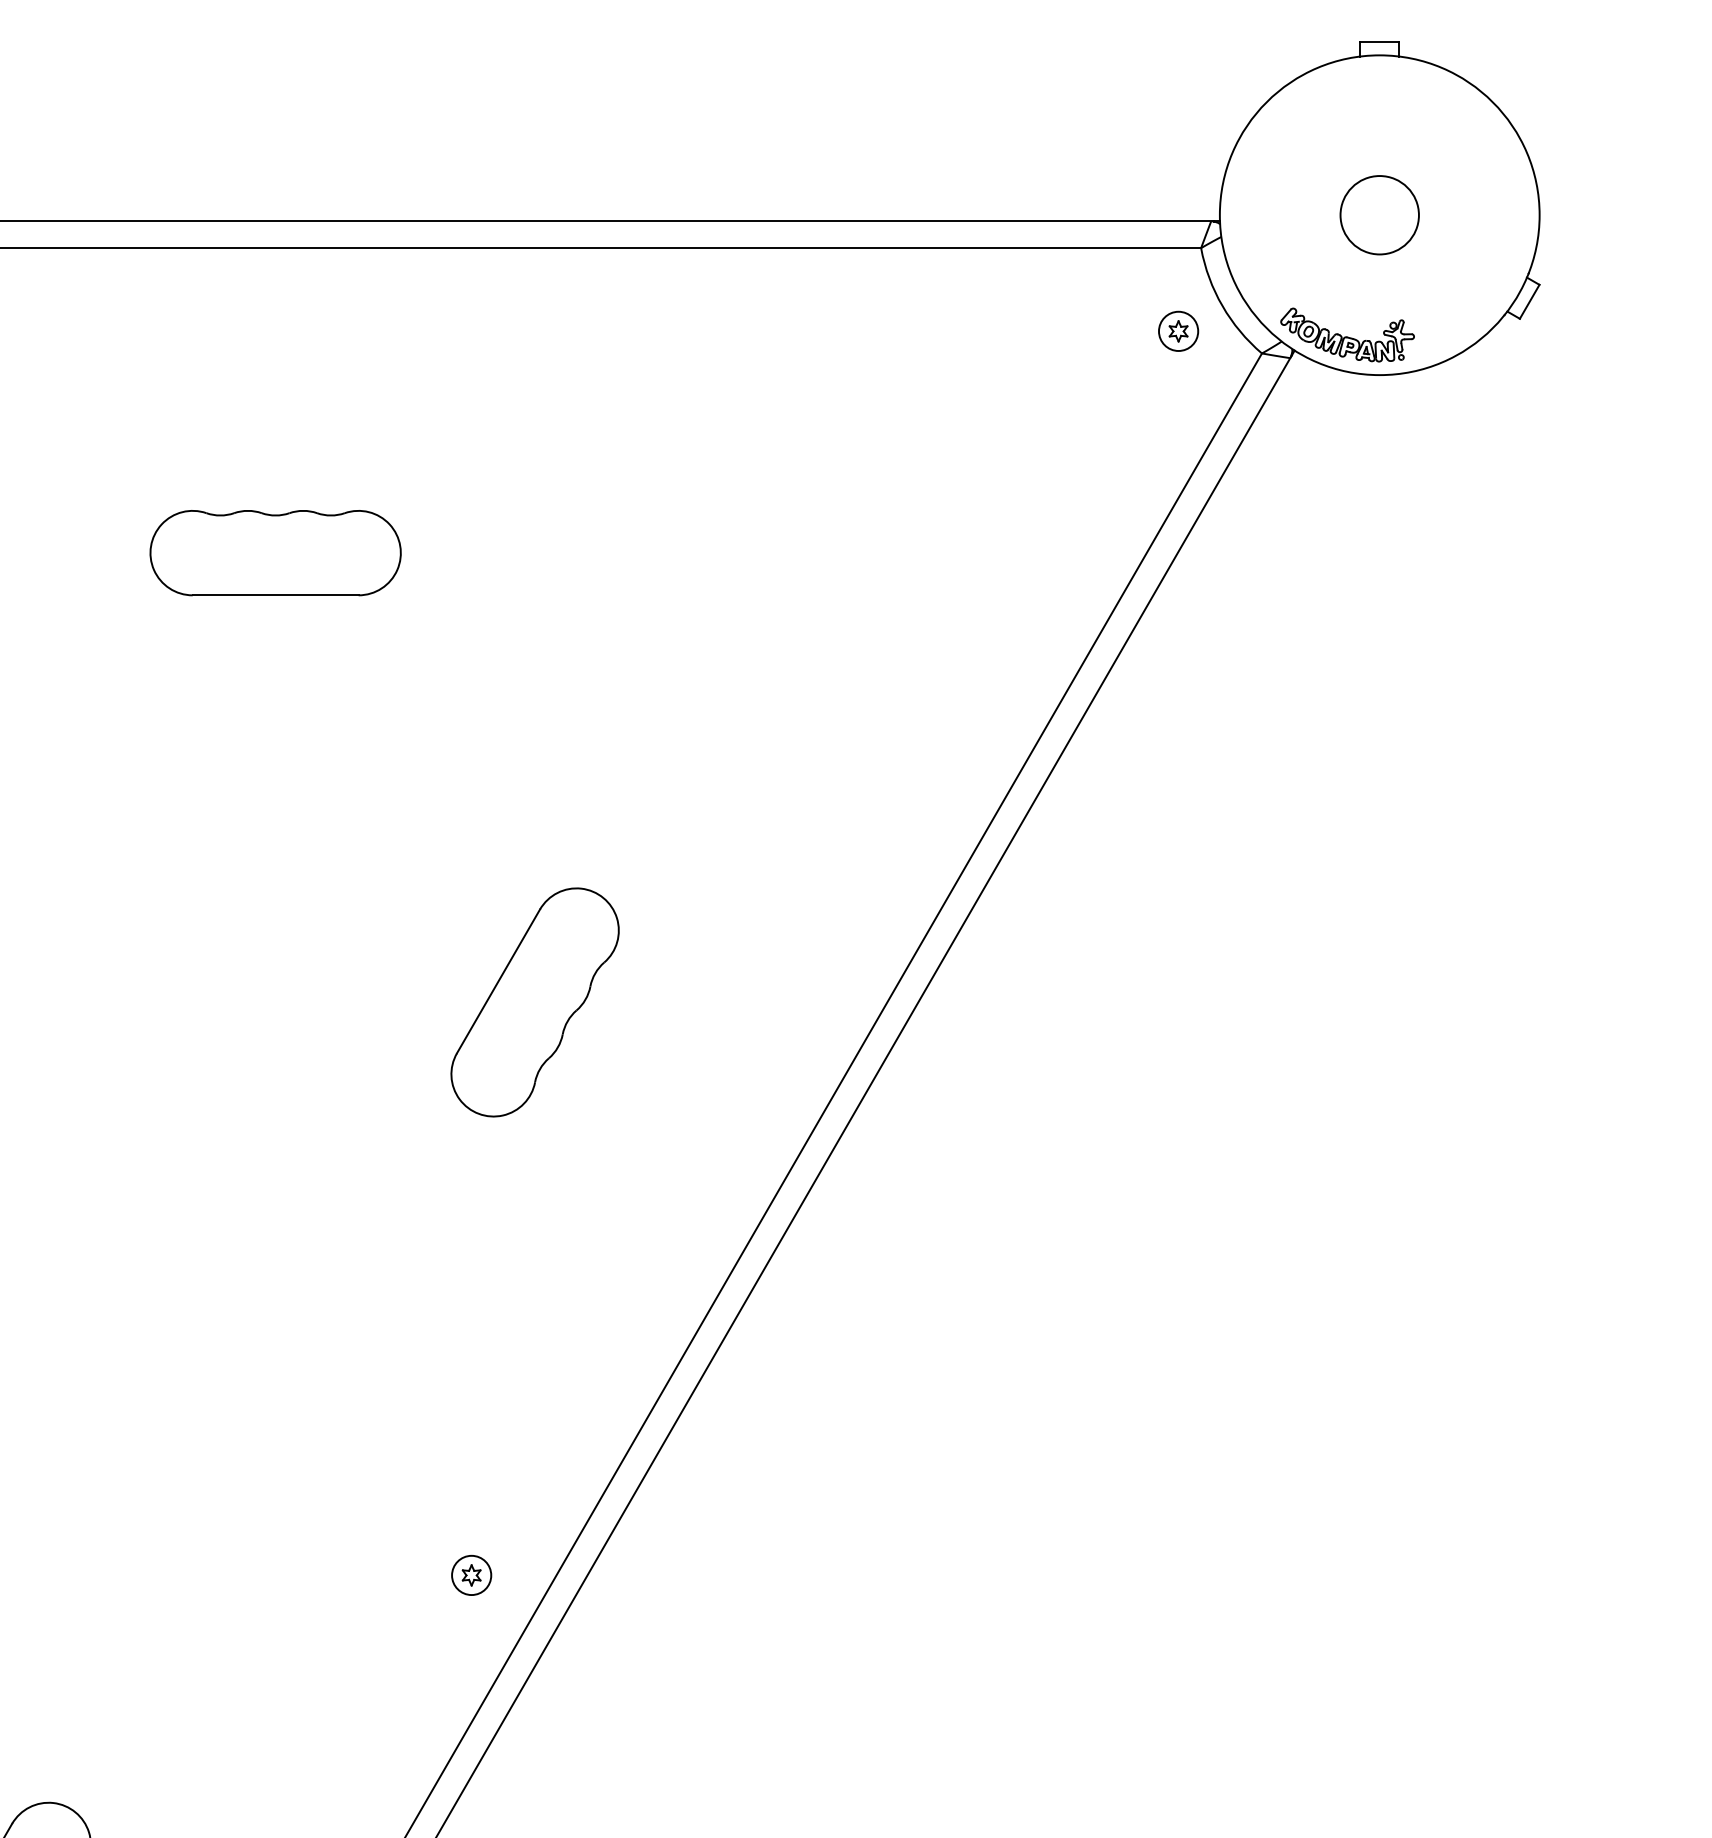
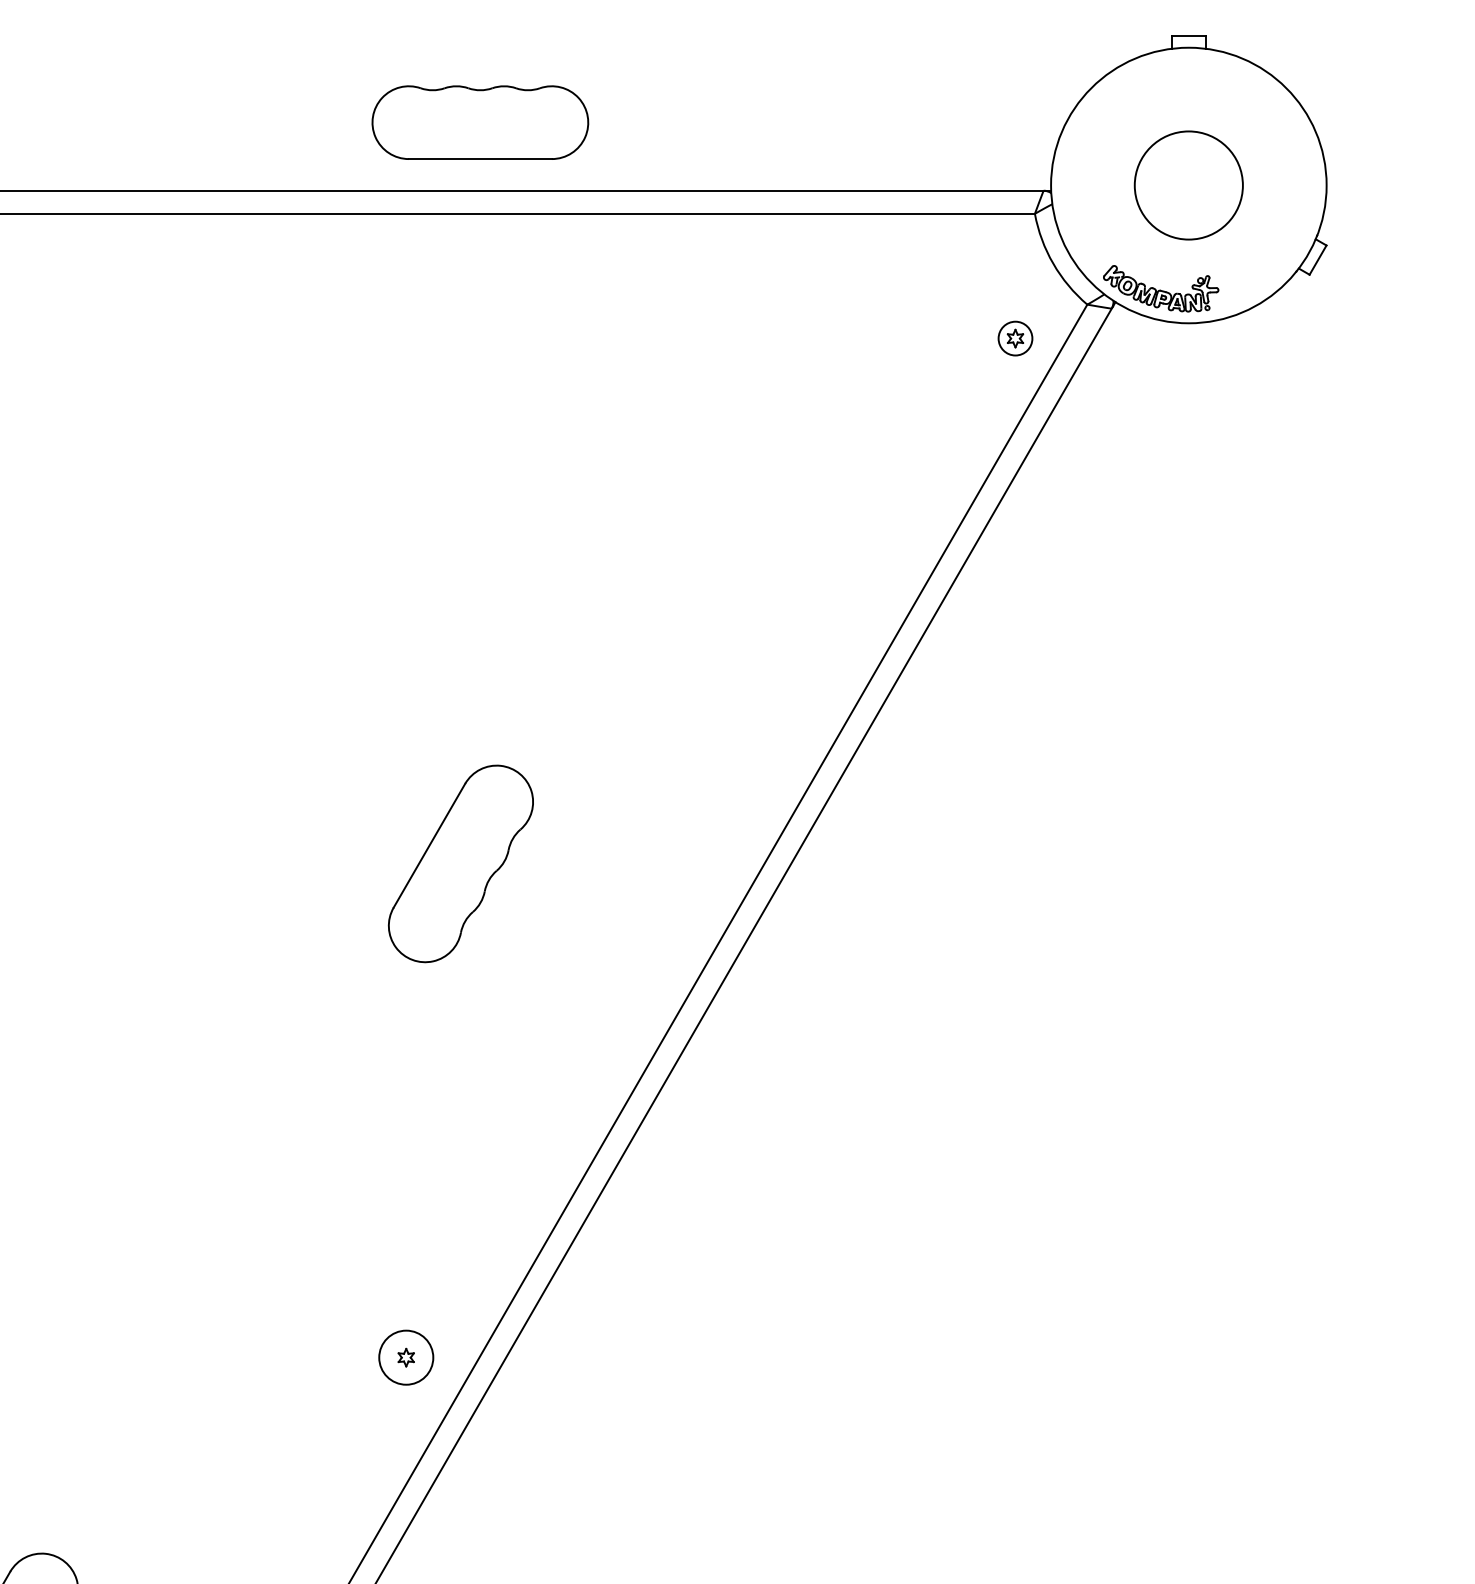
circle: (1379, 215) -> (1188, 185), size x1.6
part: (1178, 331) -> (1015, 338), moved
part: (275, 552) -> (480, 122), moved
circle: (471, 1575) -> (406, 1357), size x1.6

